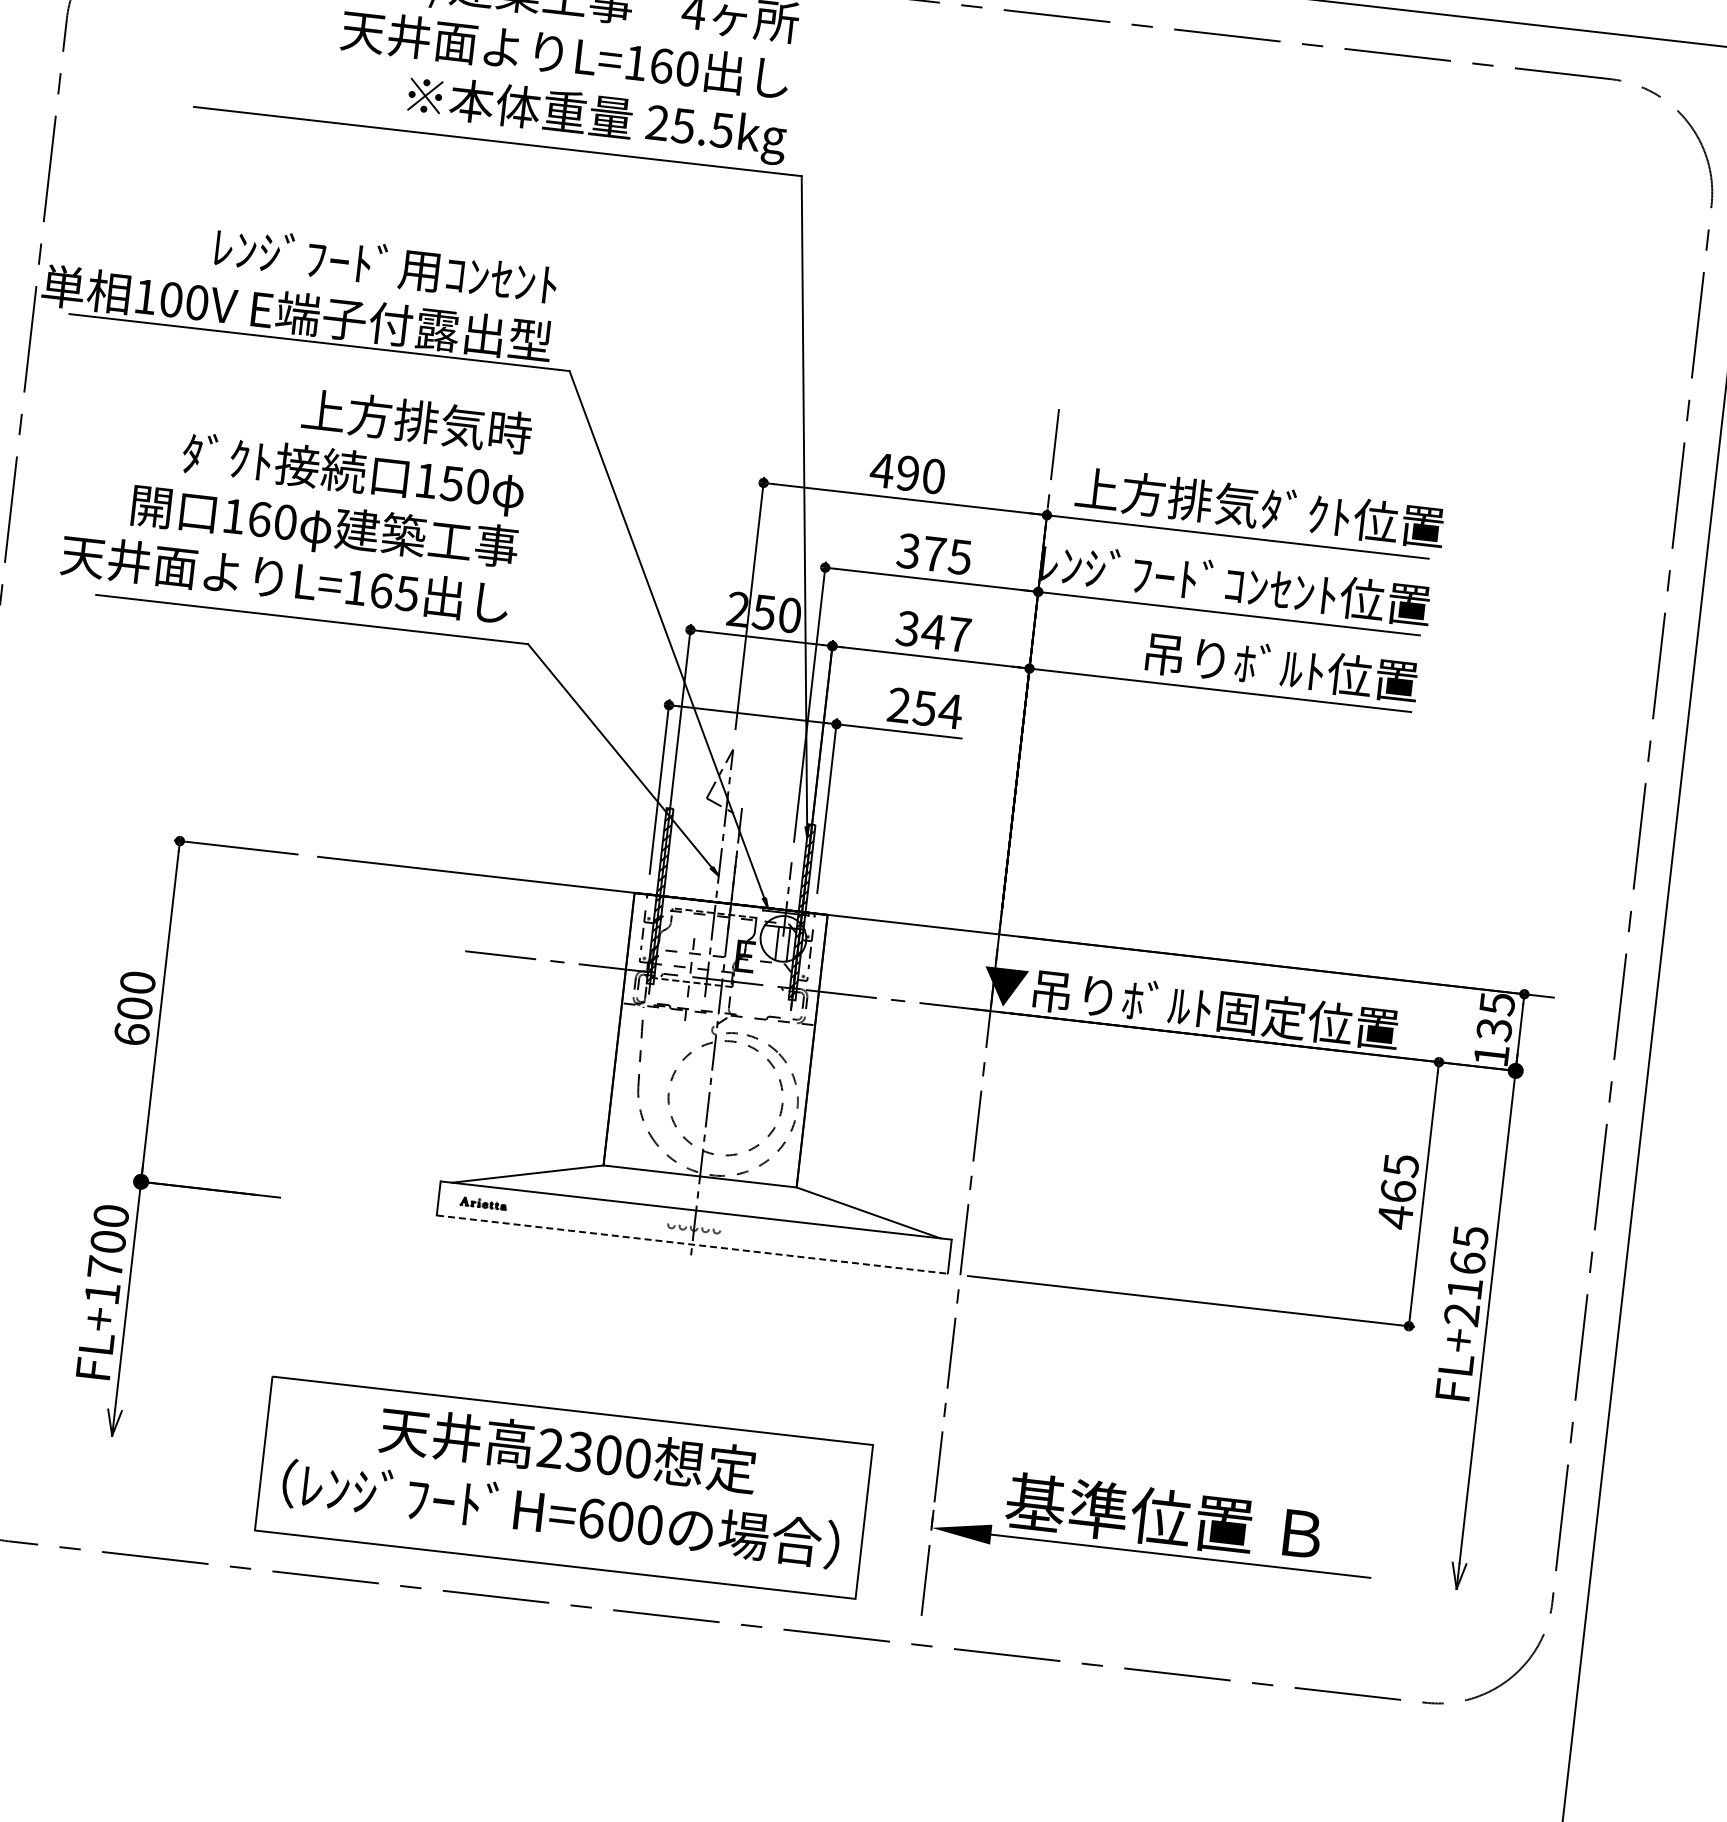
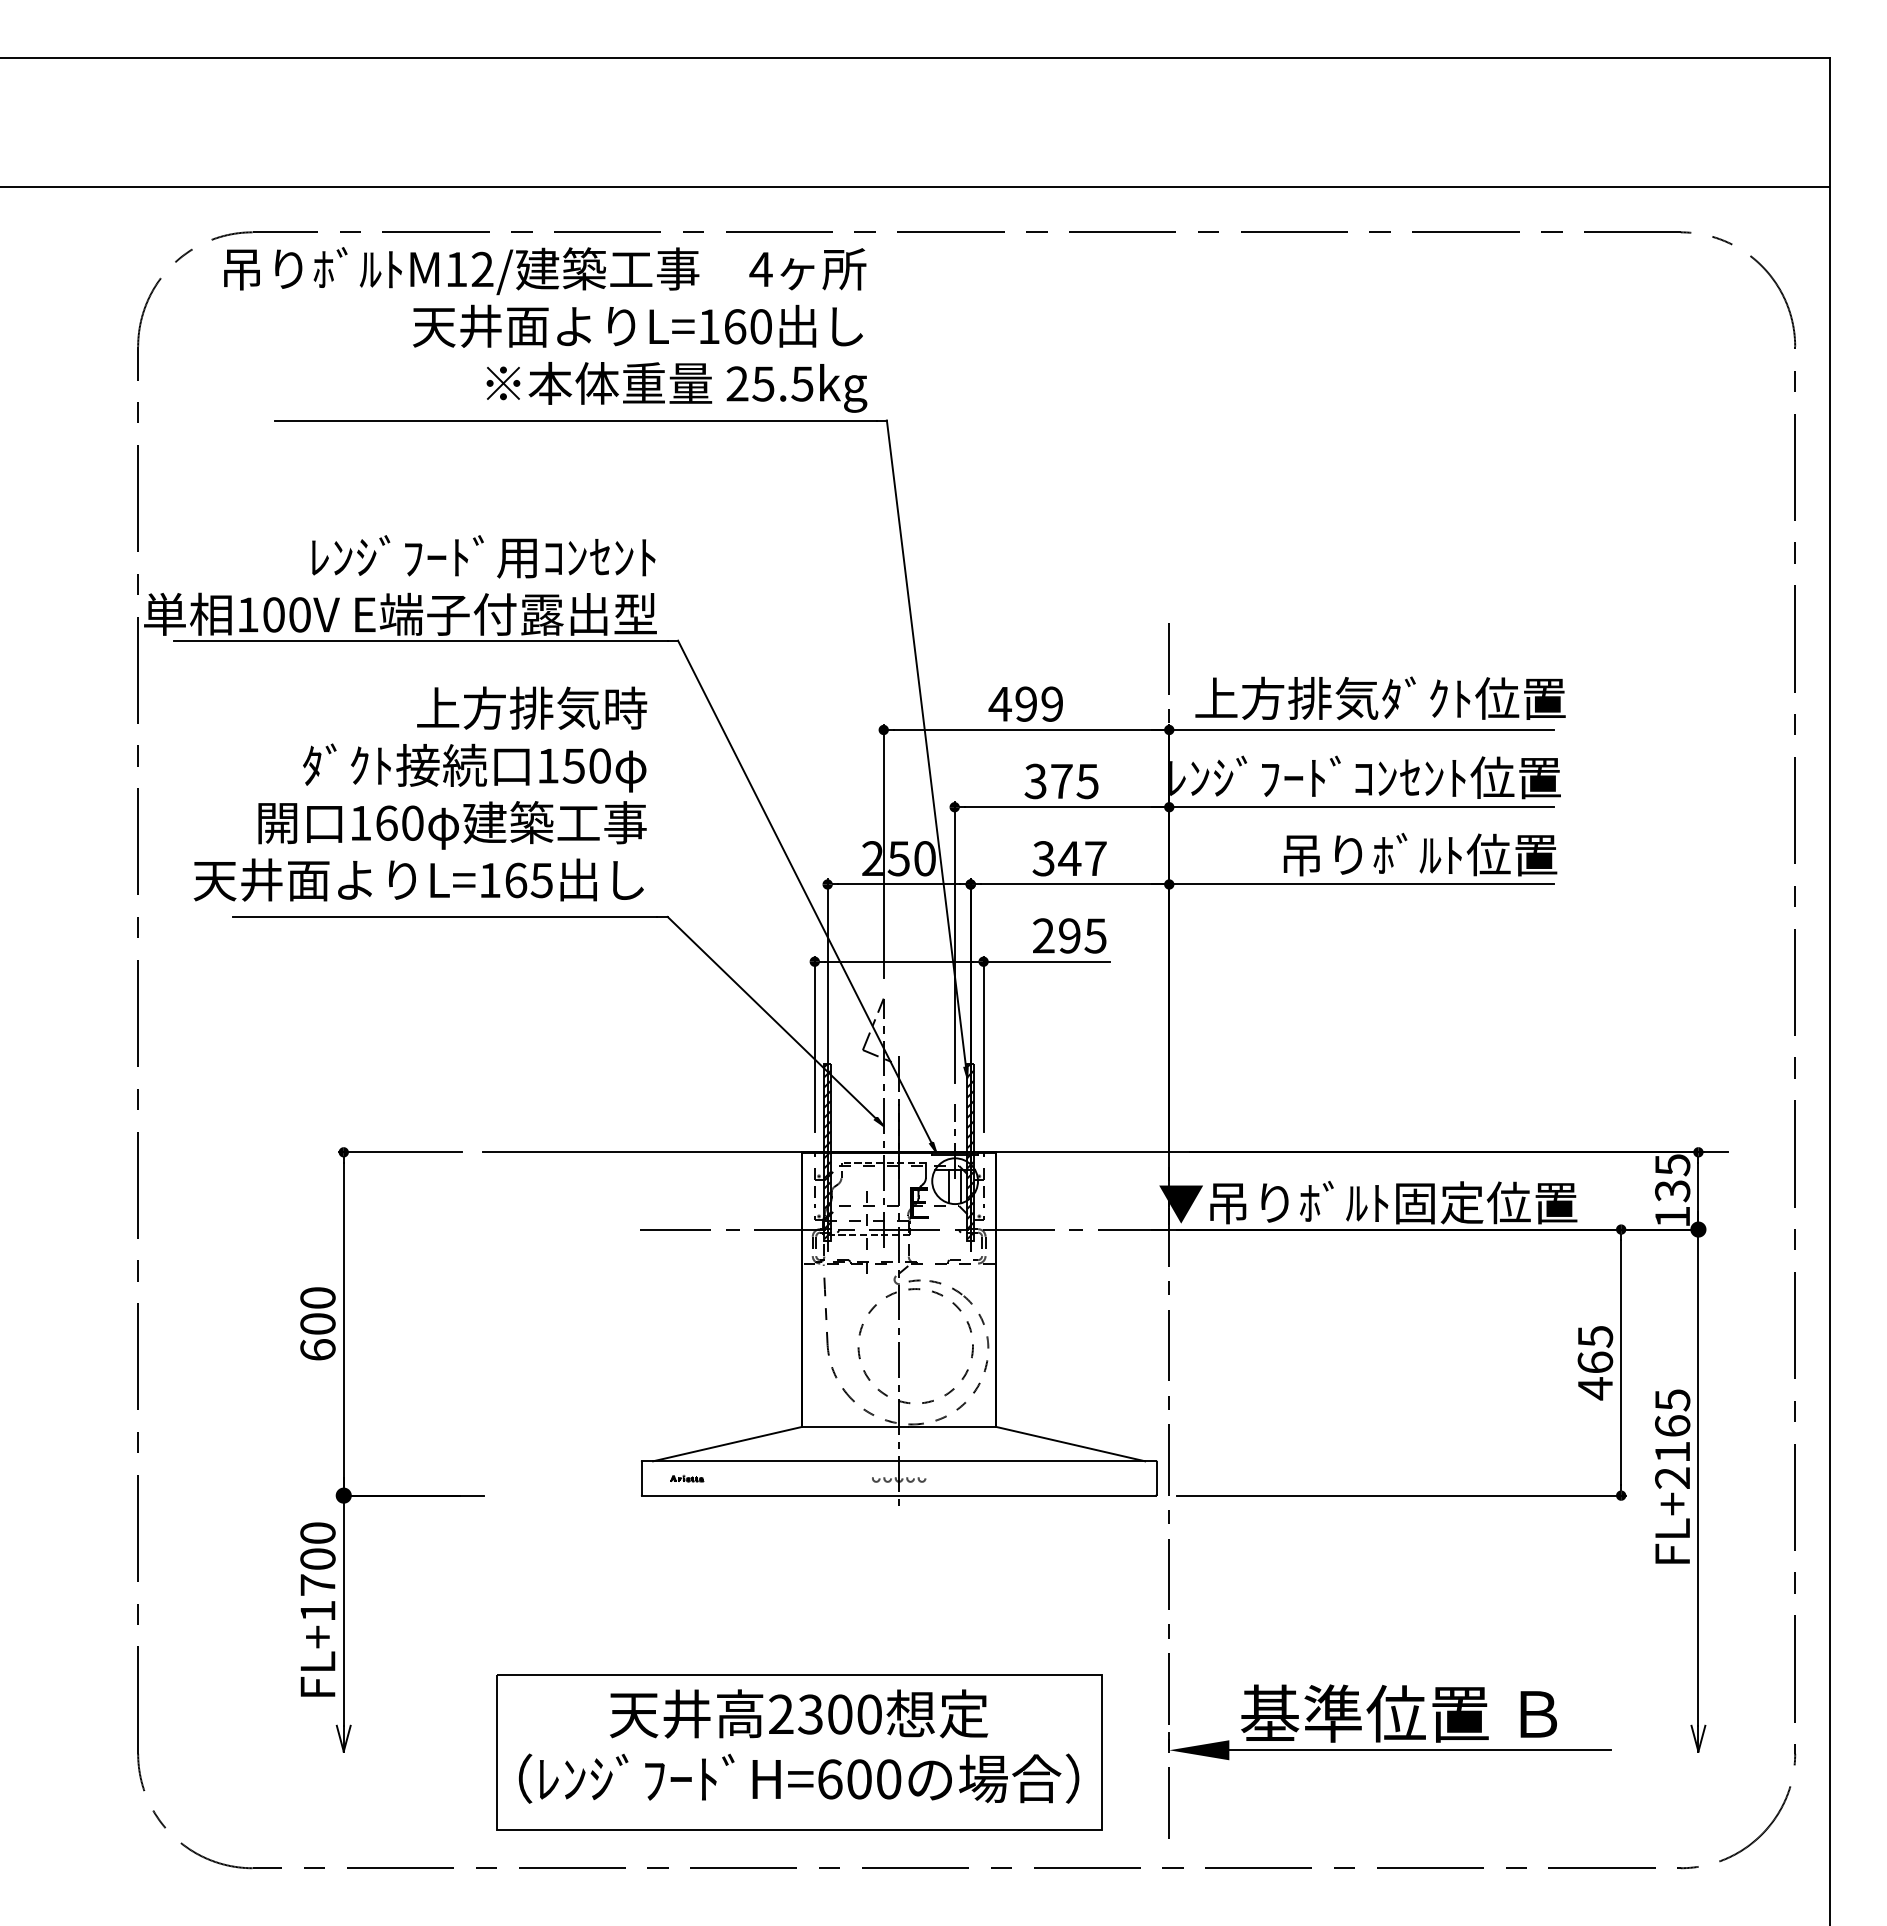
text: (934, 475) -> (1052, 703), 490 -> 499
text: (937, 709) -> (1082, 935), 254 -> 295
part: (484, 1203) -> (687, 1478), size x0.71
line: (691, 1244) -> (898, 1495), dashed -> solid

